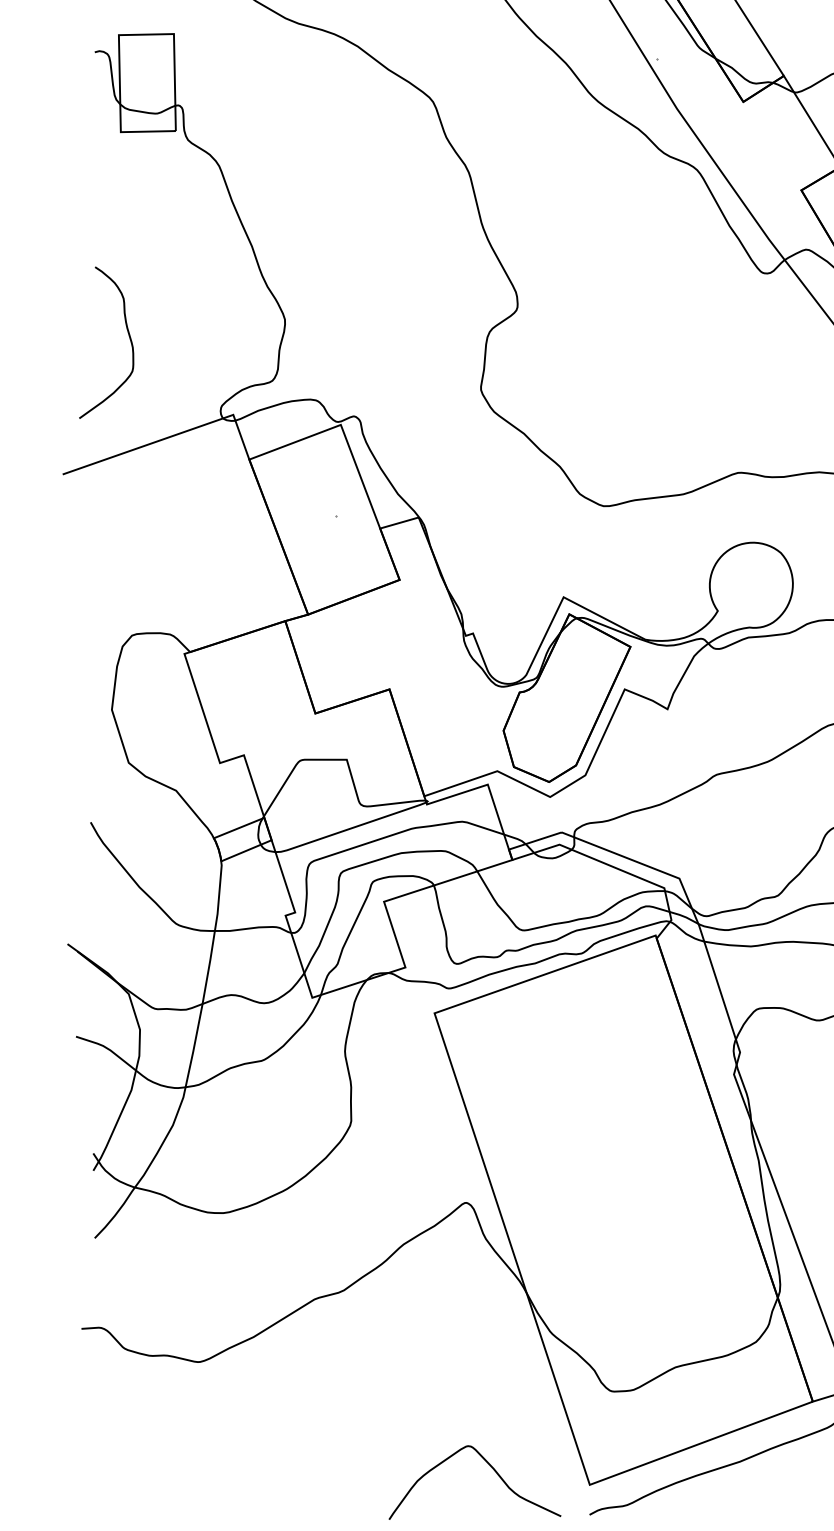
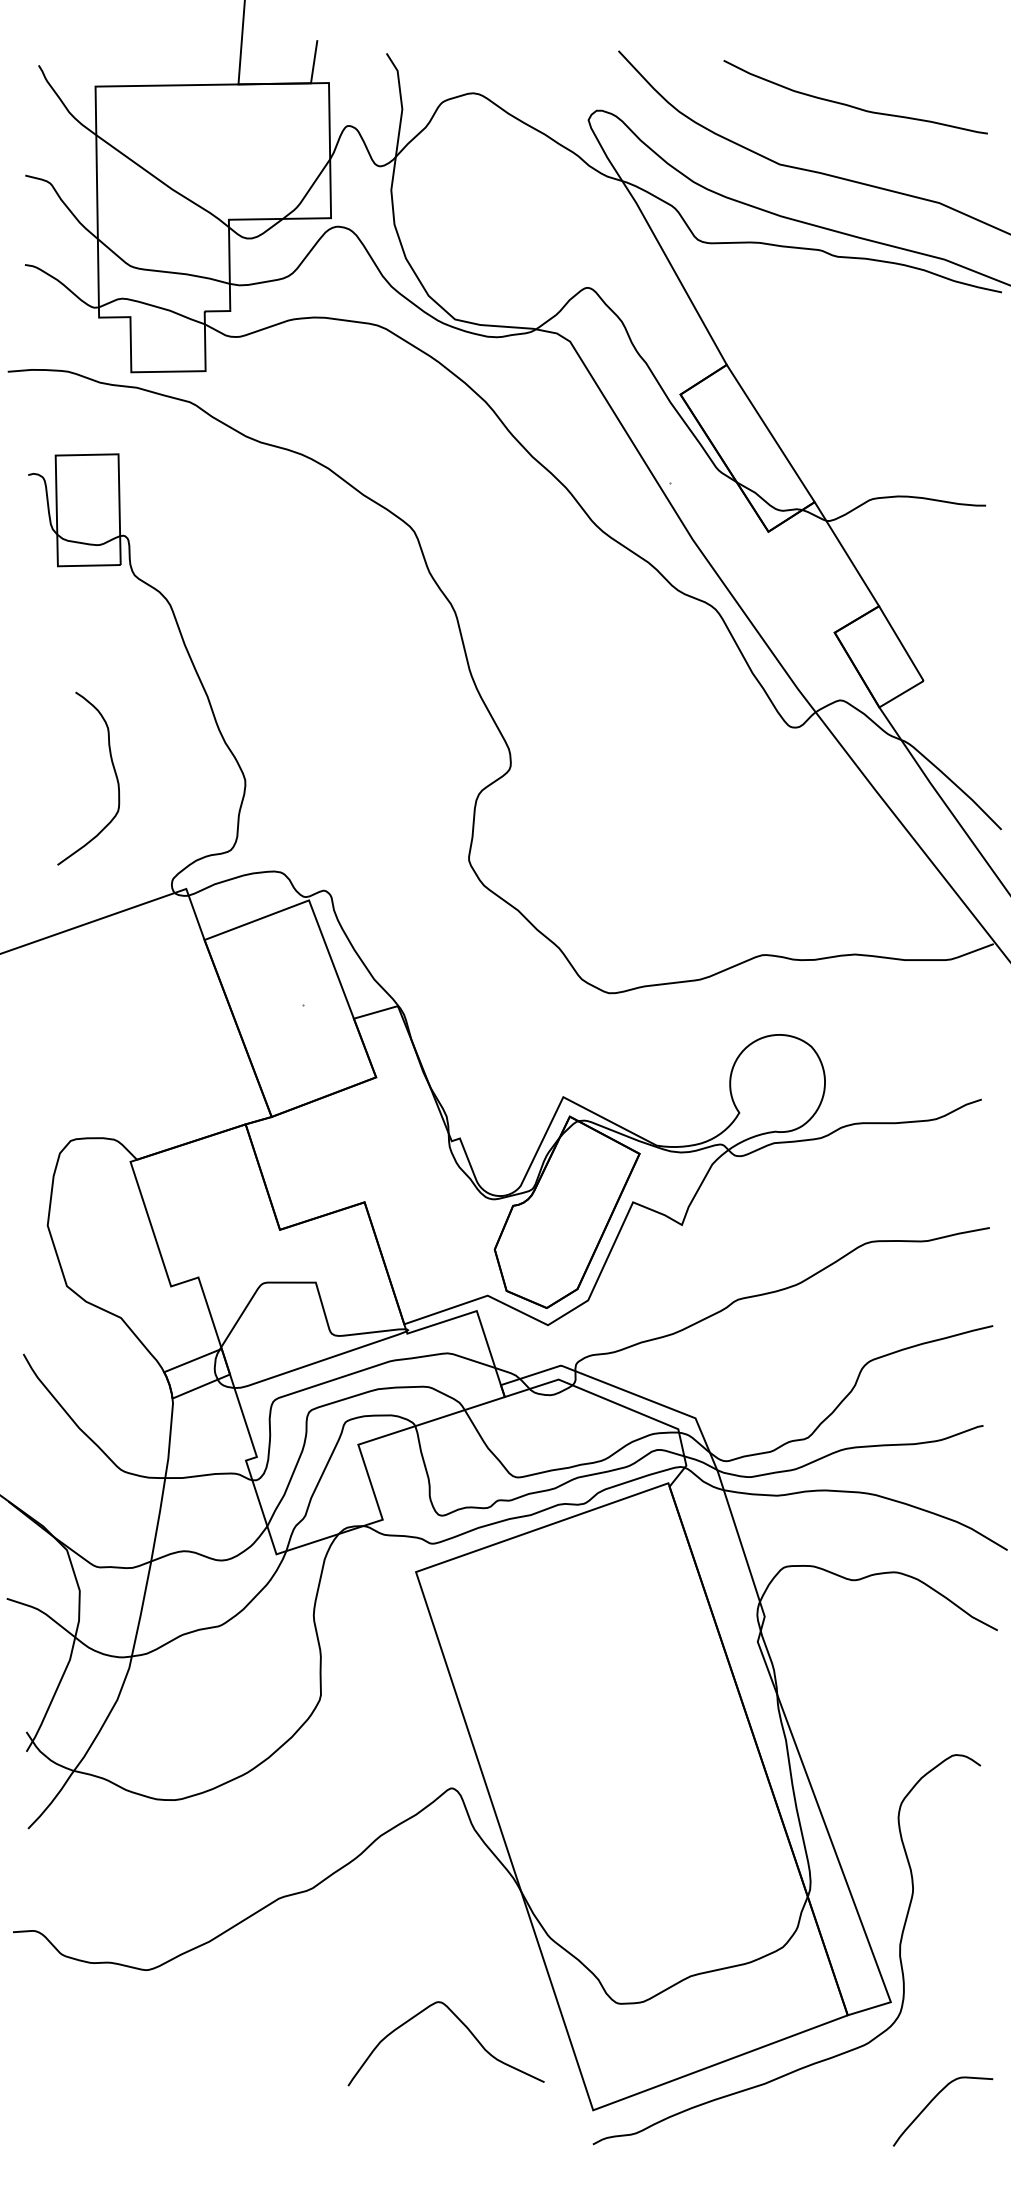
curve: (129, 338) -> (114, 773), moved
curve: (490, 1466) -> (463, 2025), moved

